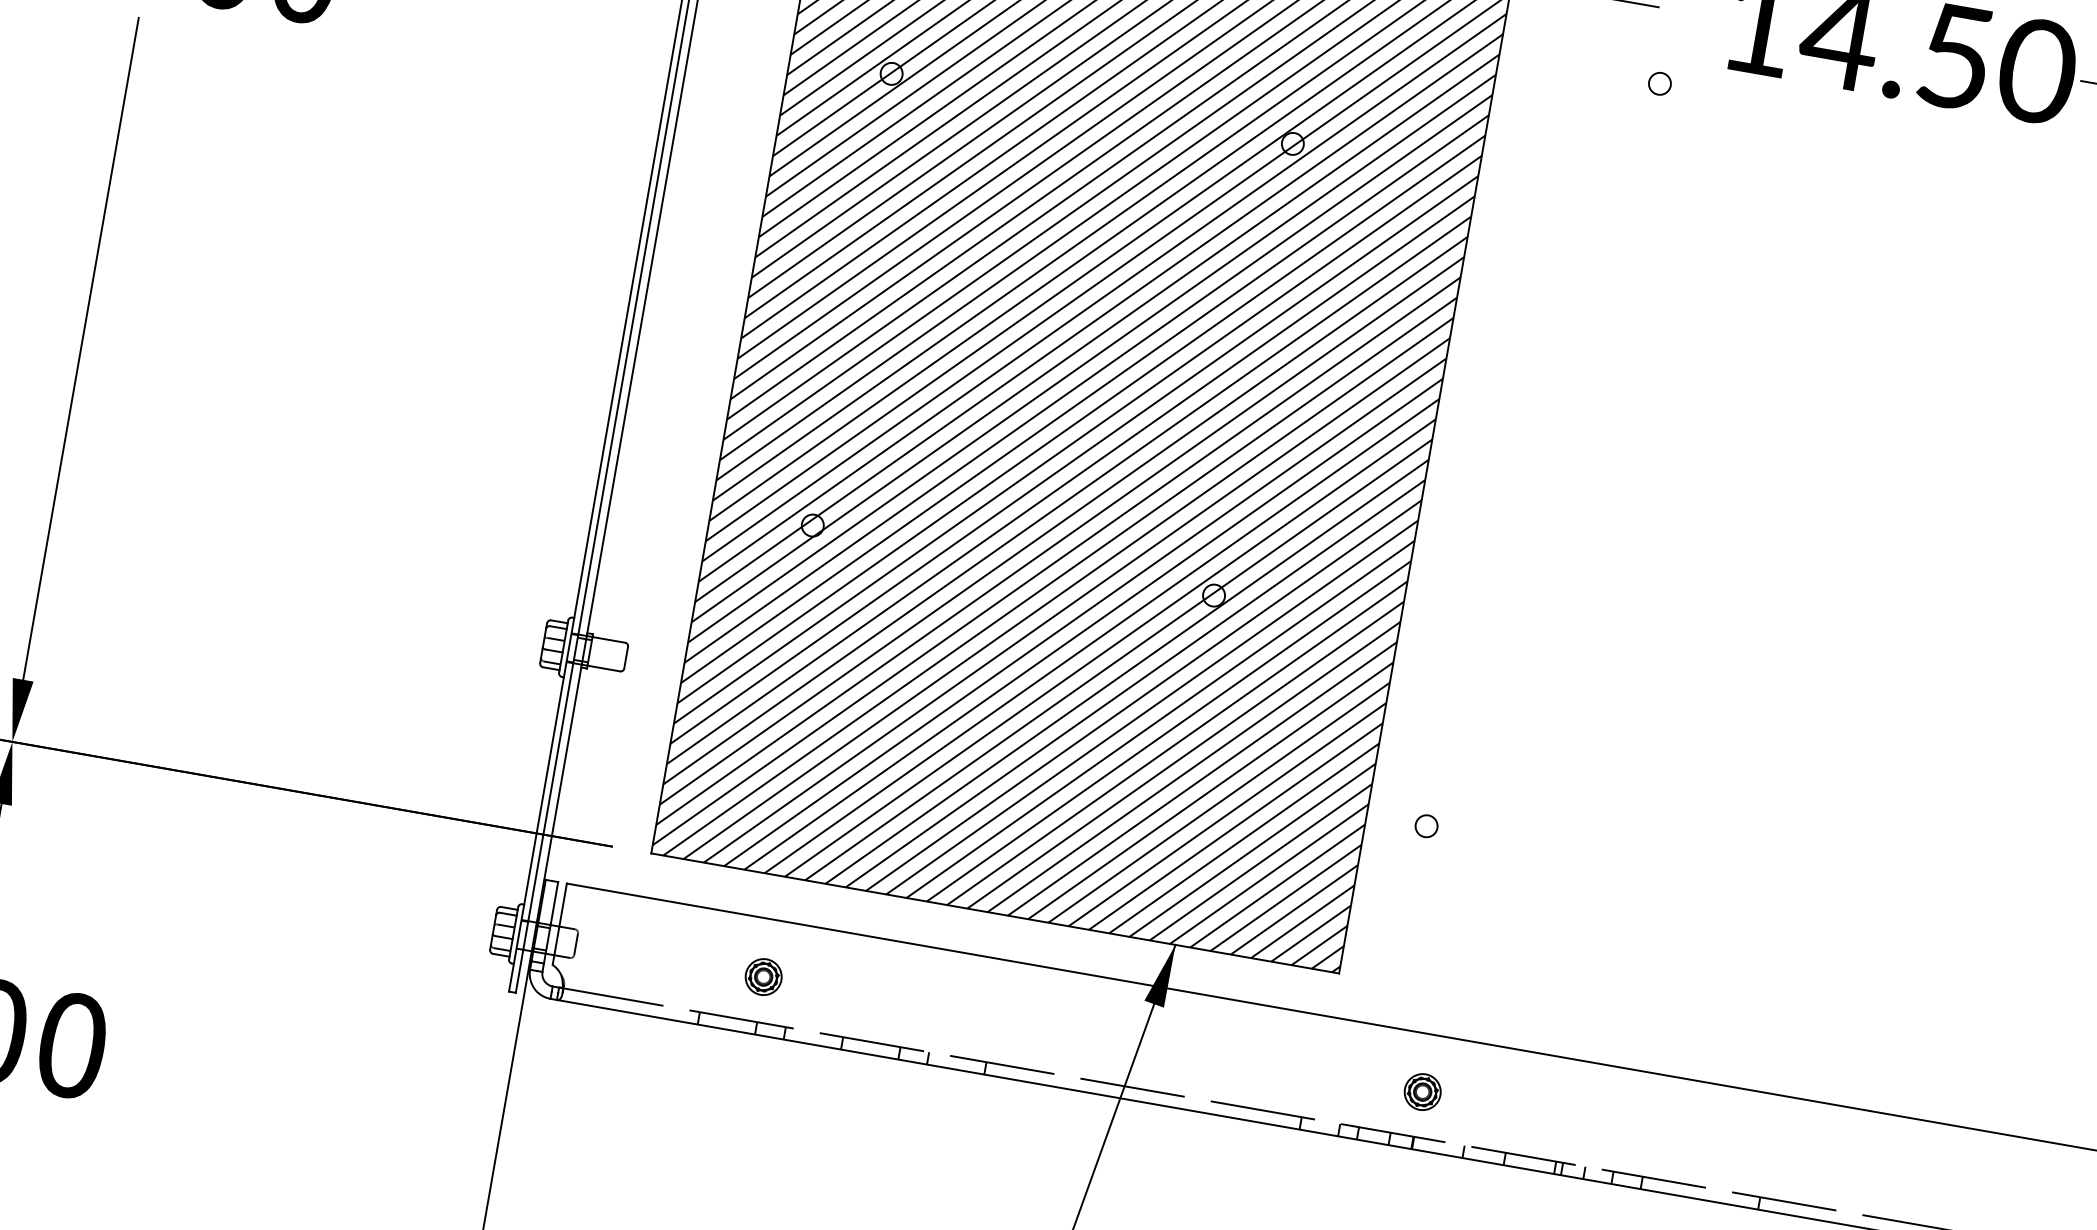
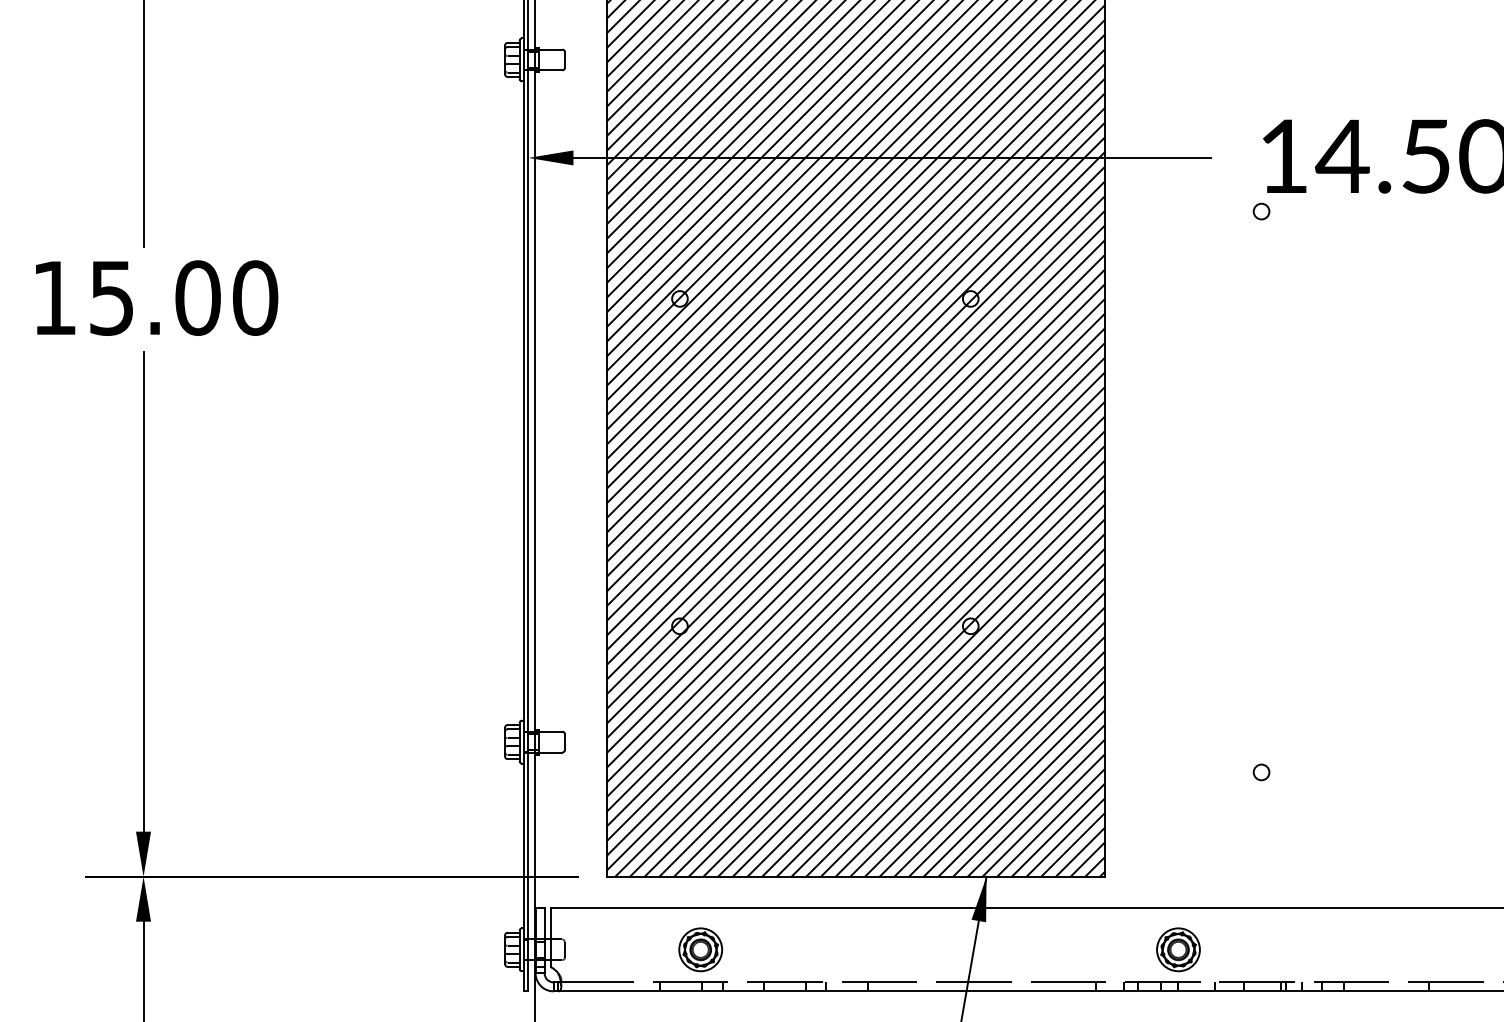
circle: (1659, 83) -> (1261, 211), moved
circle: (1426, 826) -> (1261, 772), moved
part: (763, 976) -> (700, 949), size x1.67
part: (1422, 1091) -> (1178, 949), size x1.67

